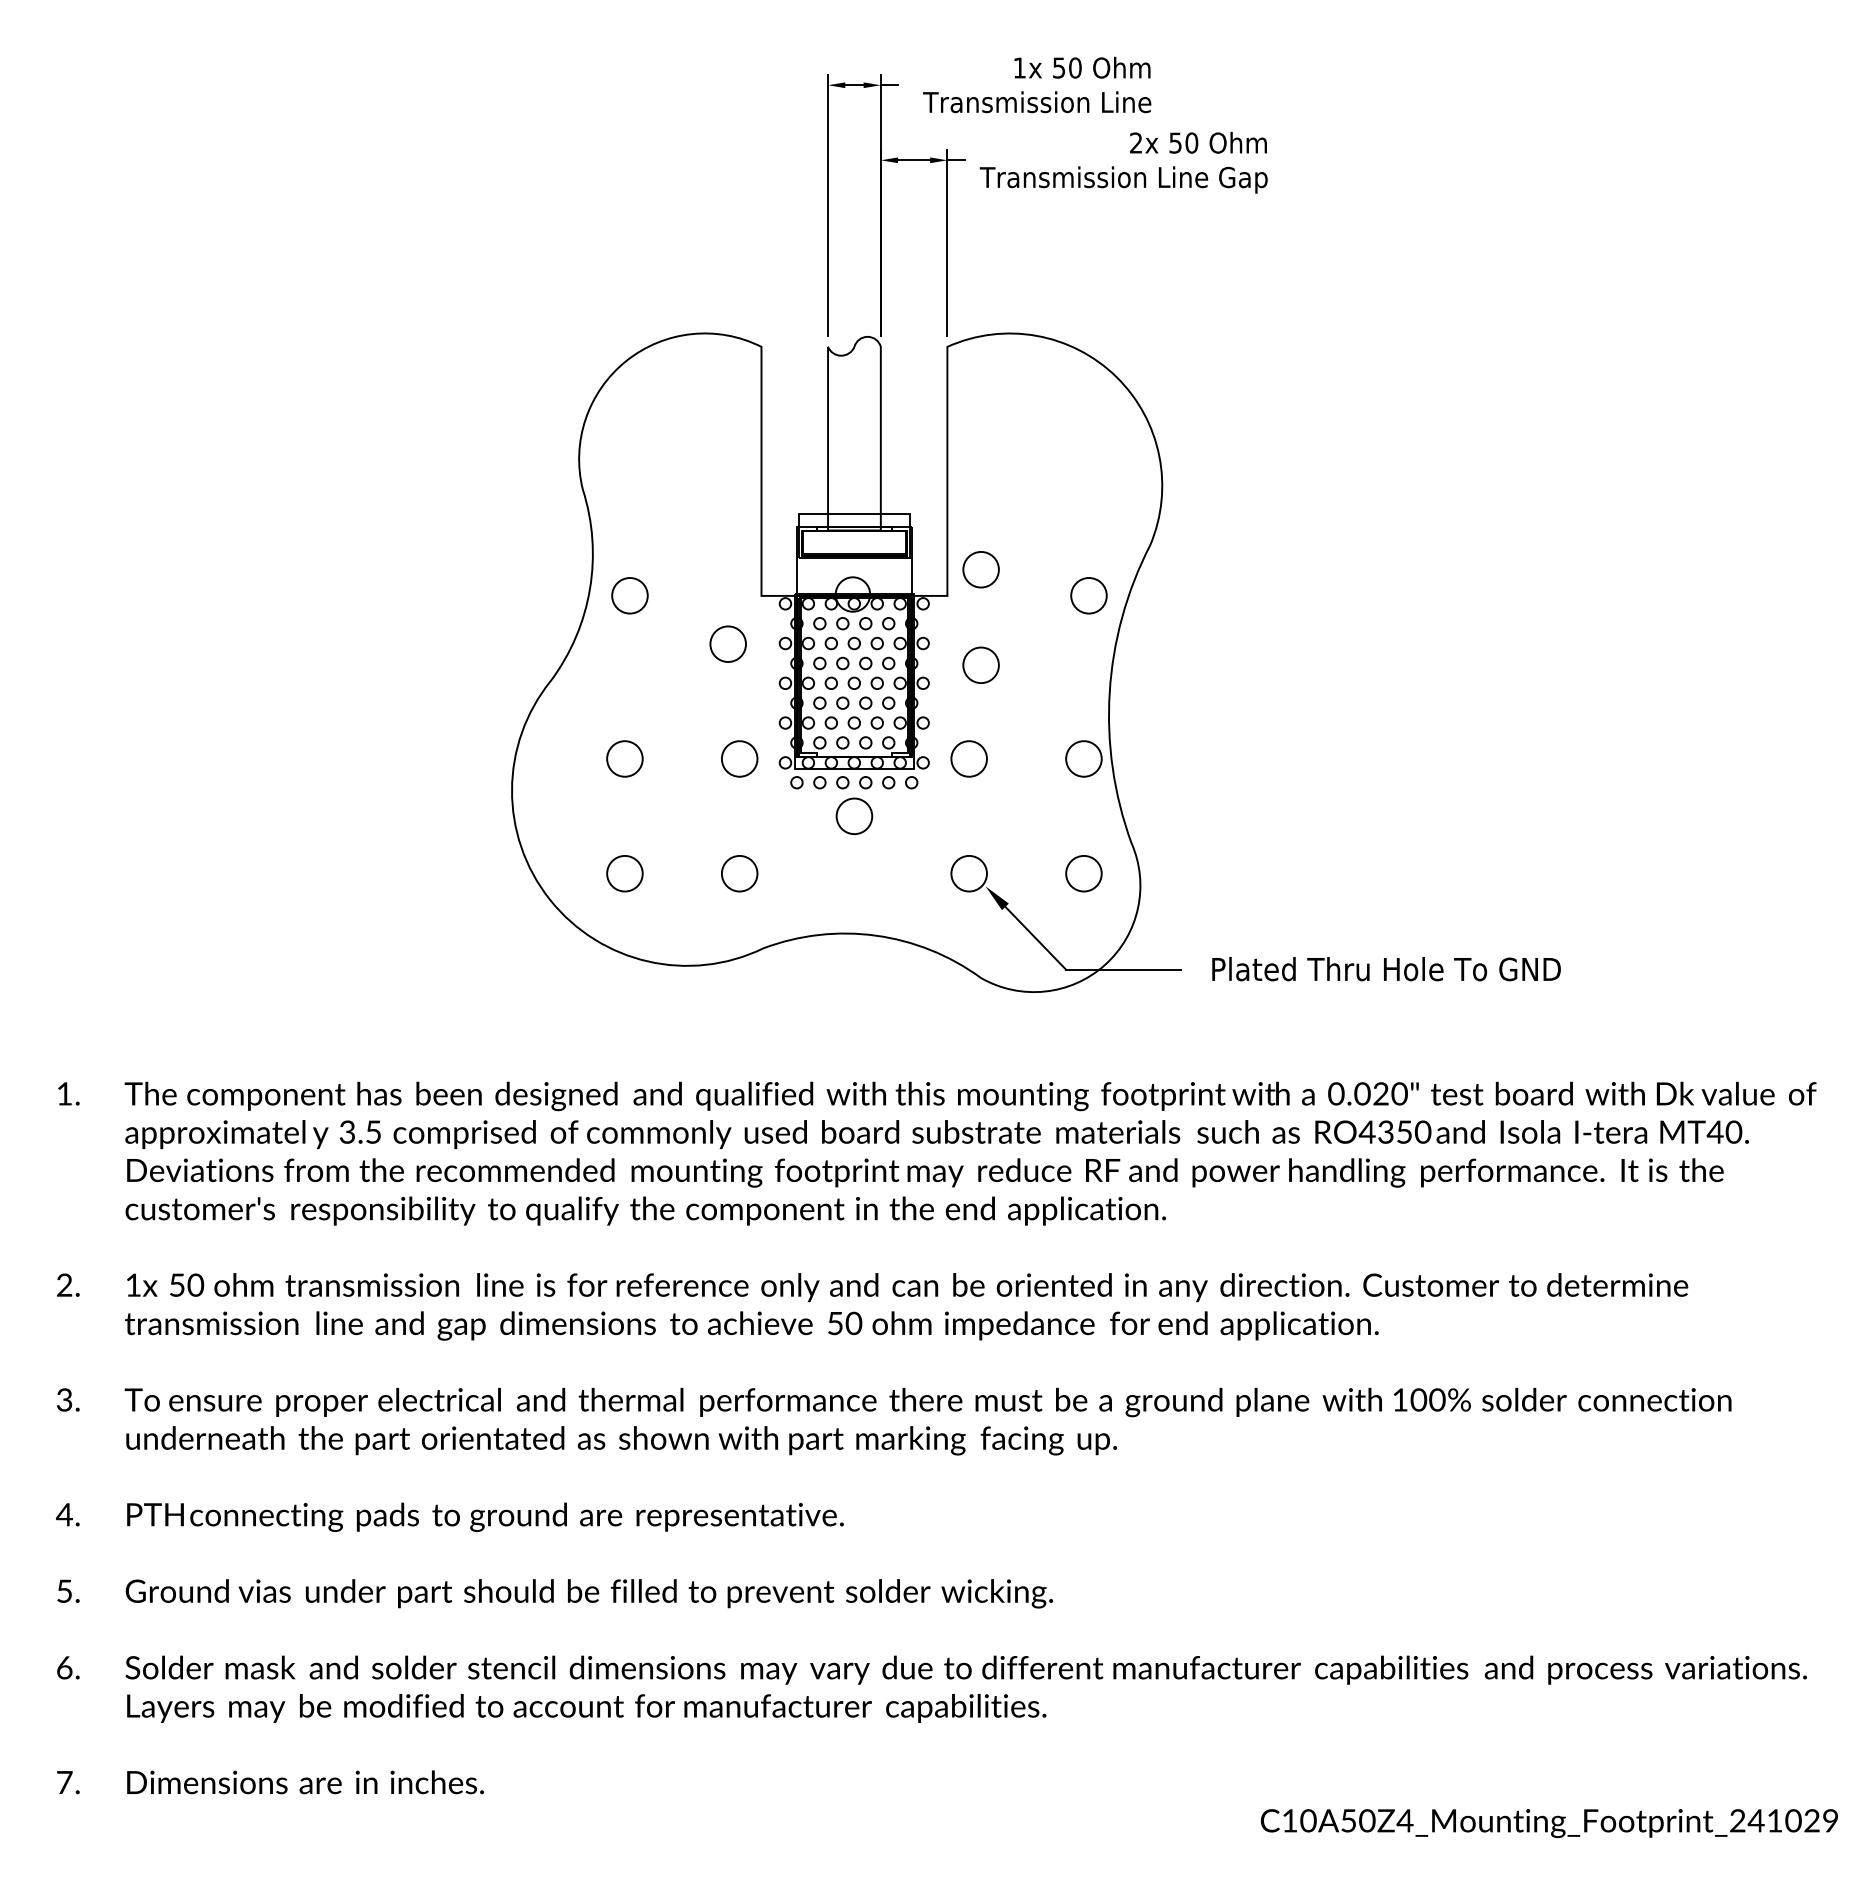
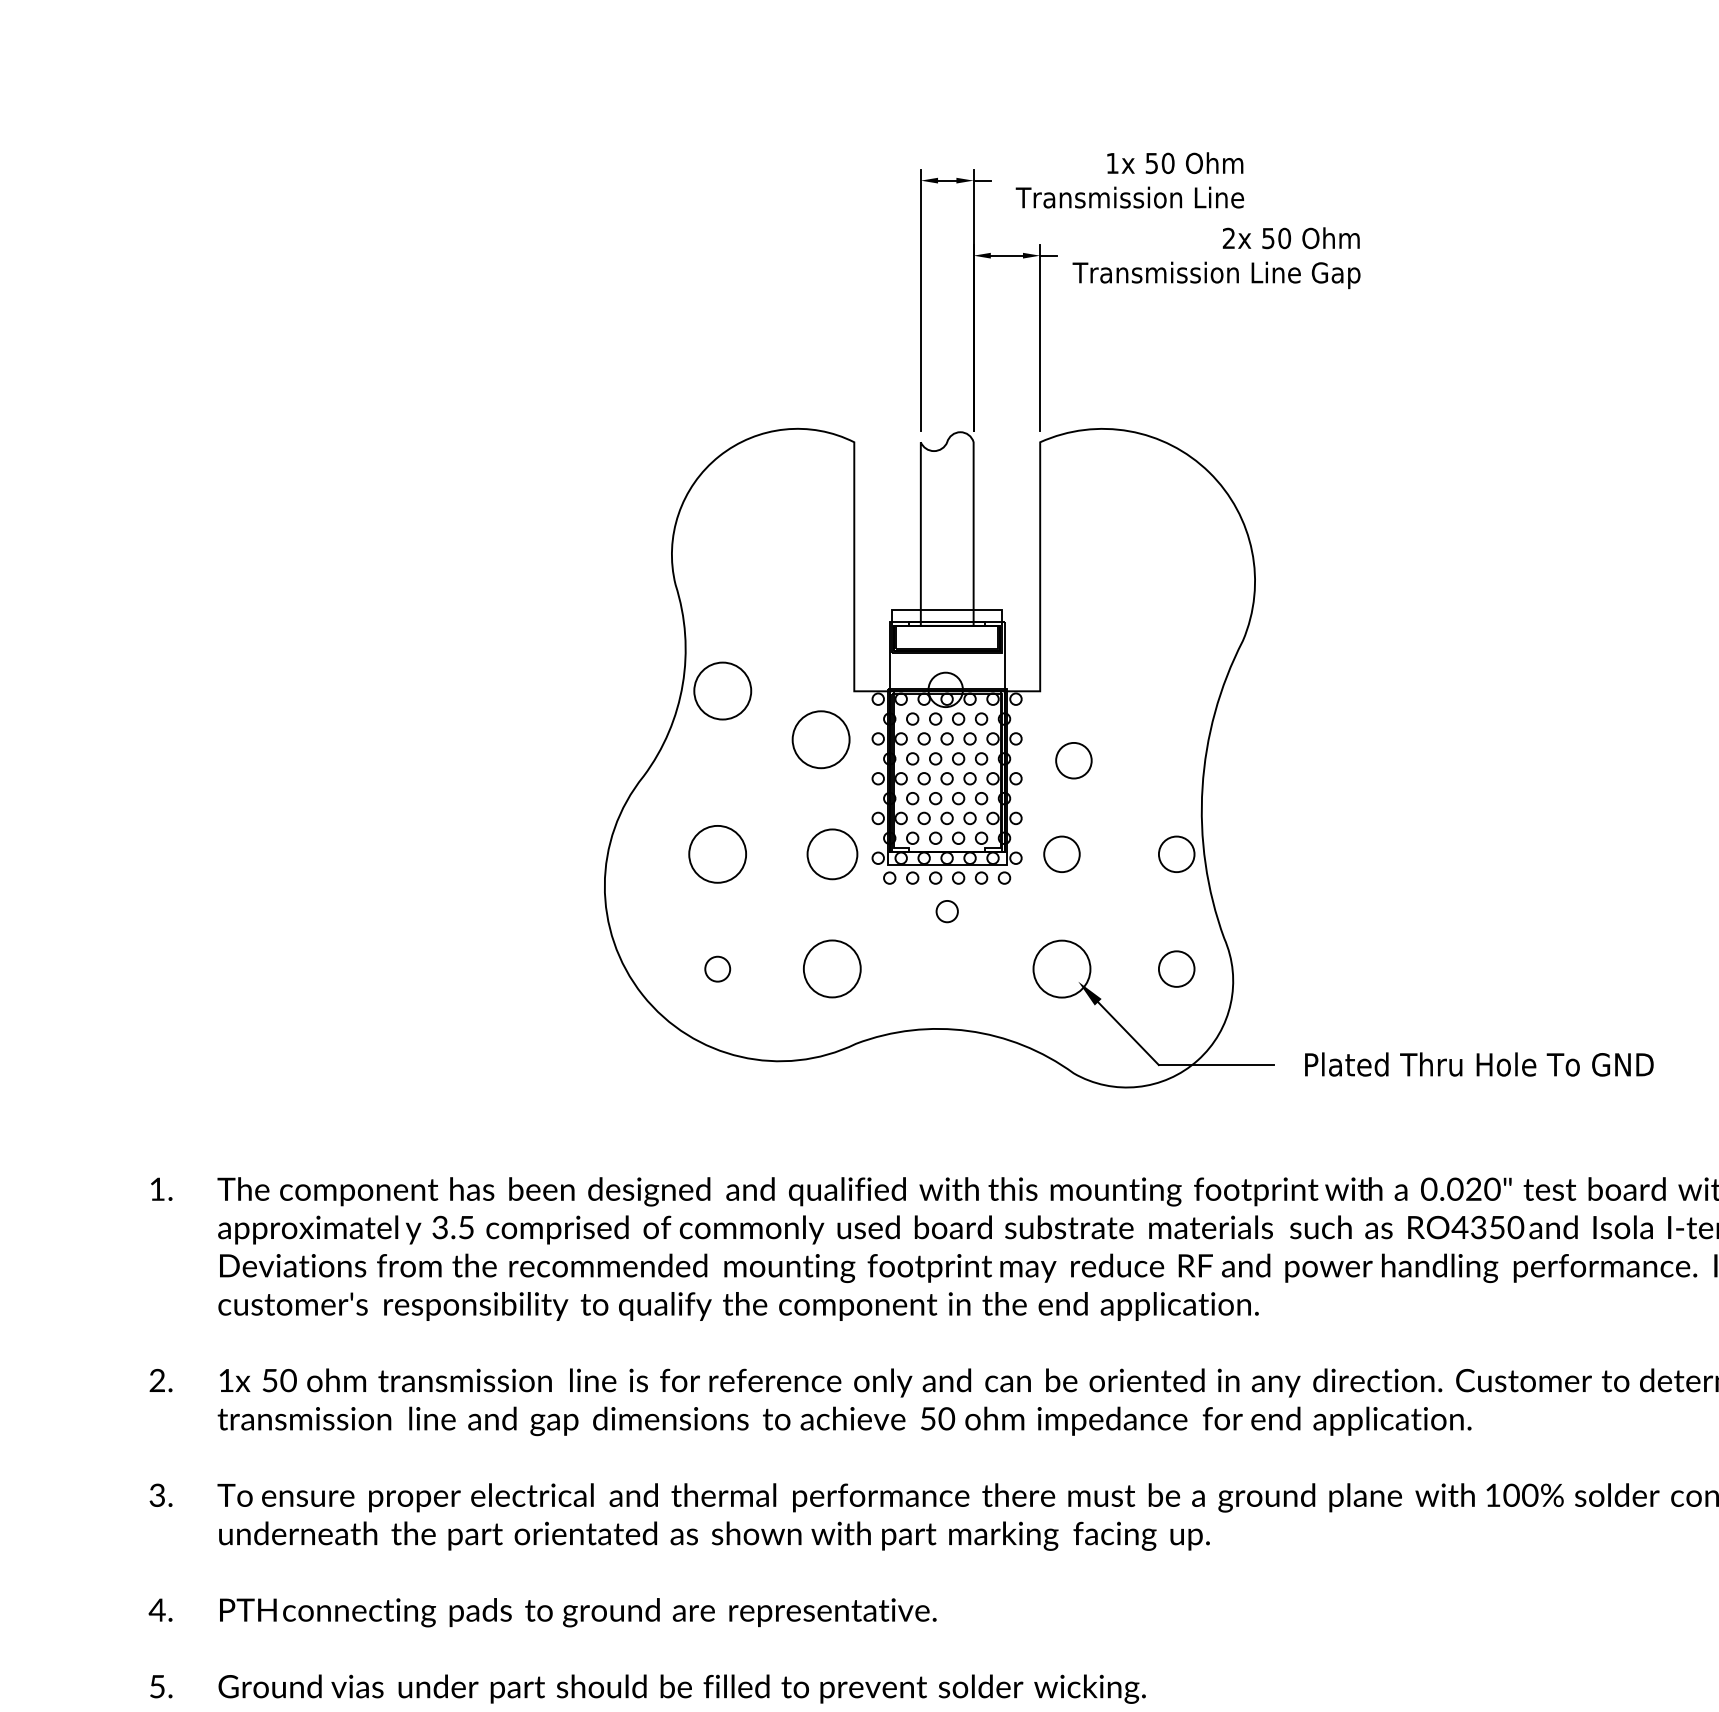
circle: (980, 569) -> (1073, 664), removed
circle: (629, 595) -> (722, 690), size x1.6
circle: (1088, 595) -> (1181, 690), removed
circle: (727, 643) -> (820, 738), size x1.6
circle: (624, 758) -> (717, 853), size x1.6
circle: (739, 758) -> (832, 853), size x1.4
circle: (854, 815) -> (947, 910), size x0.6
circle: (624, 873) -> (717, 968), size x0.7
circle: (739, 873) -> (832, 968), size x1.6
circle: (968, 873) -> (1061, 968), size x1.6

